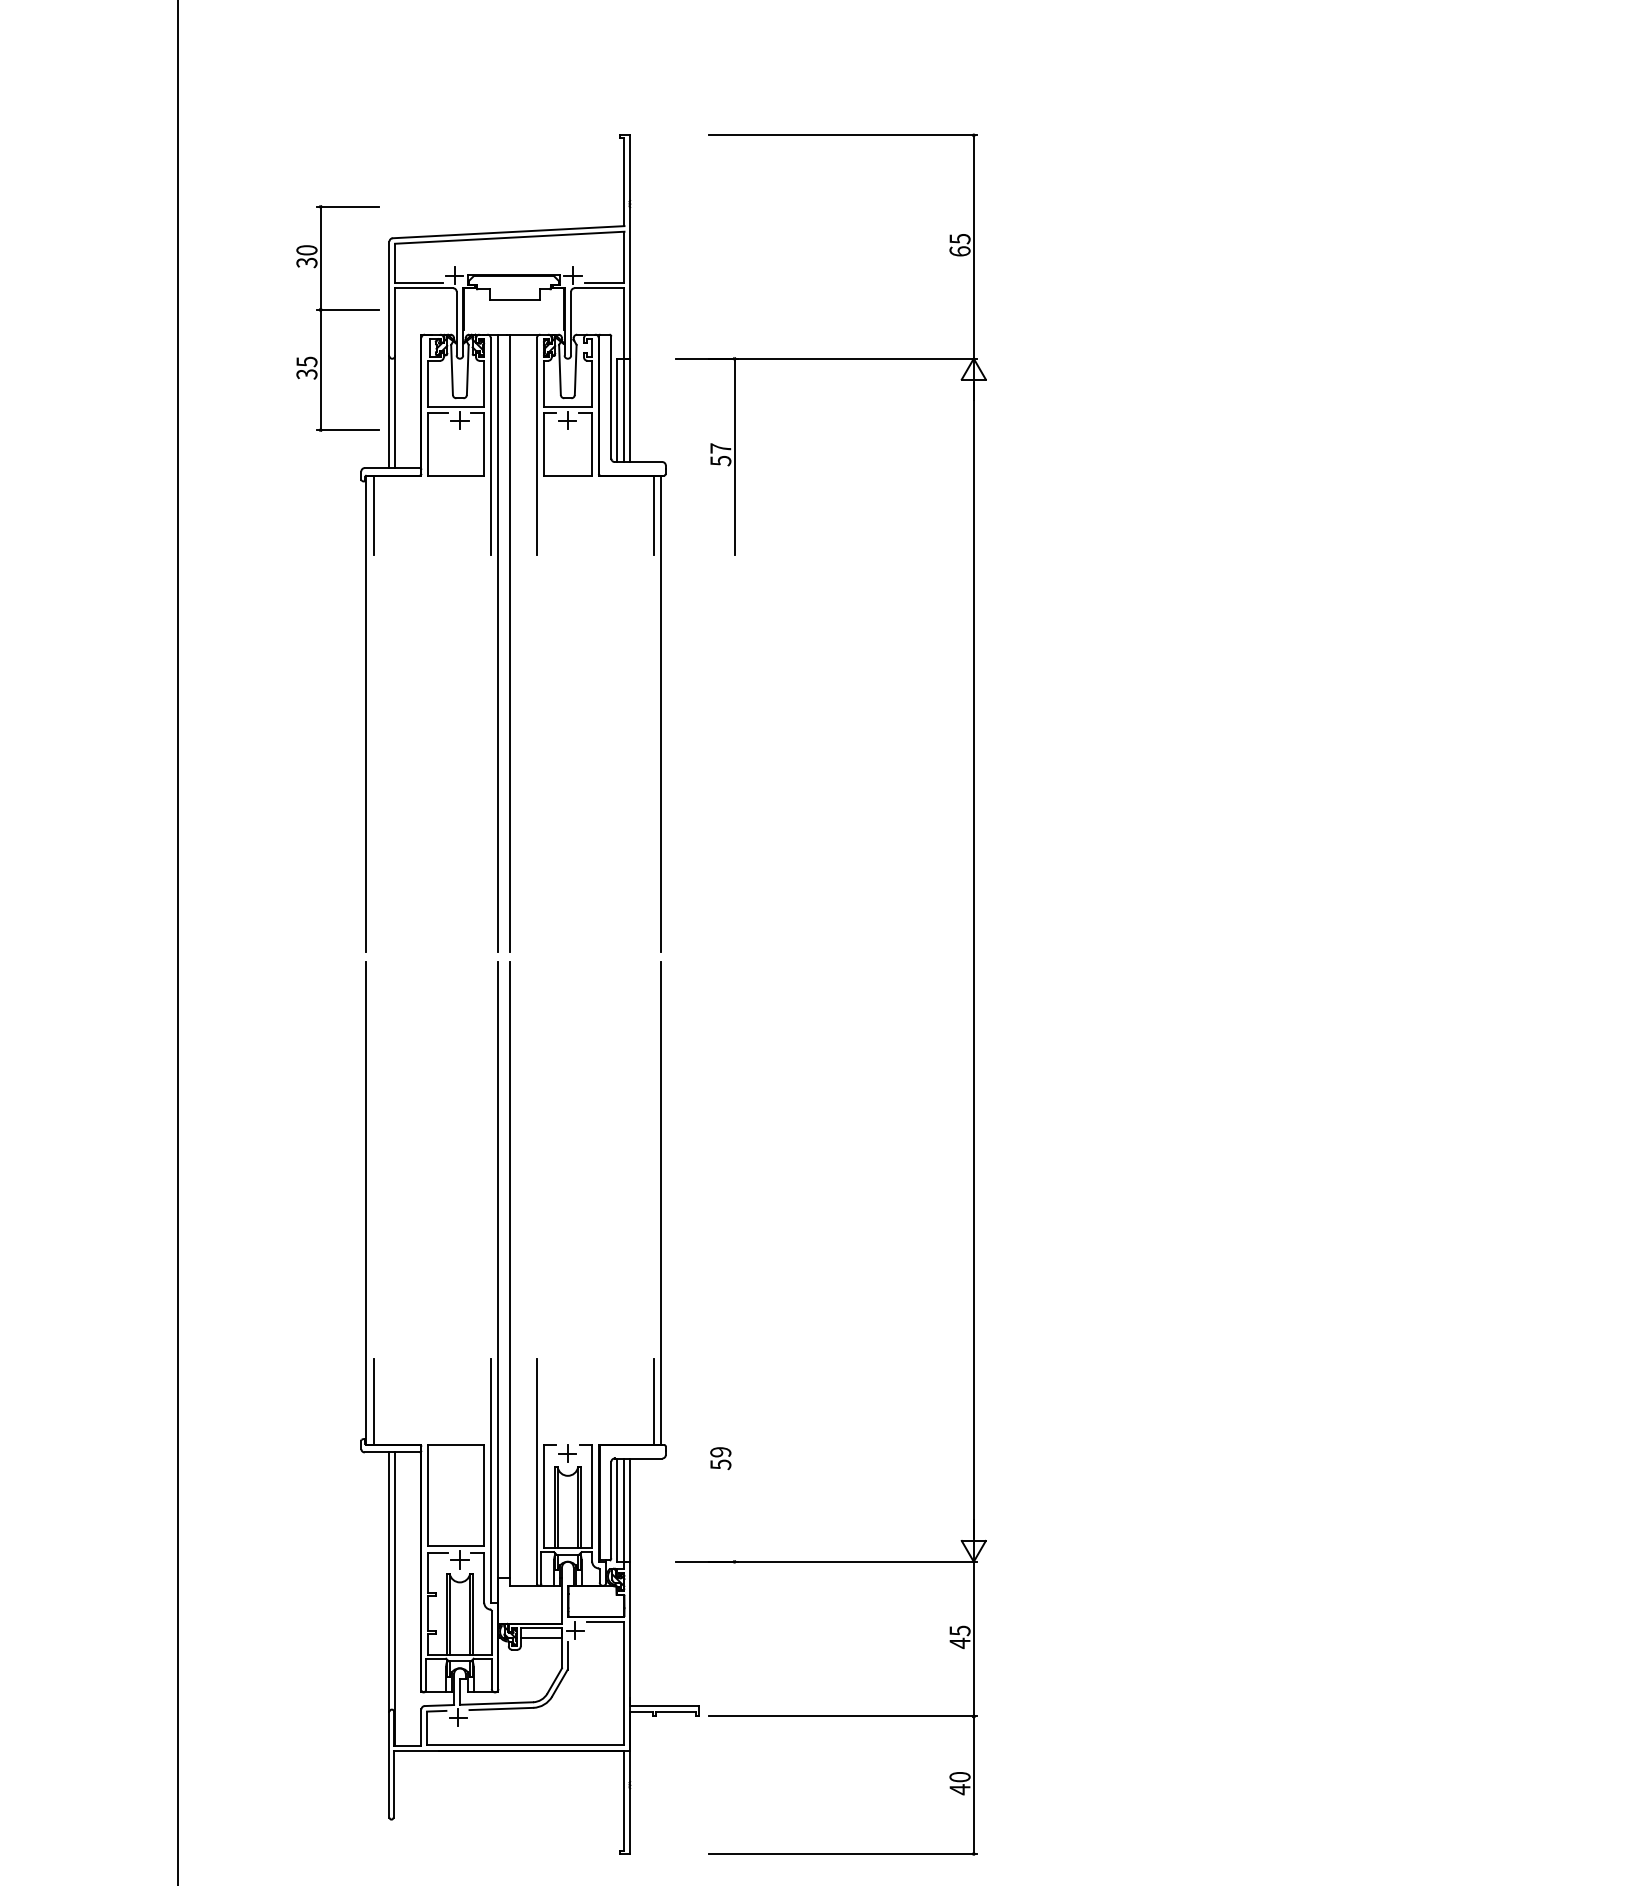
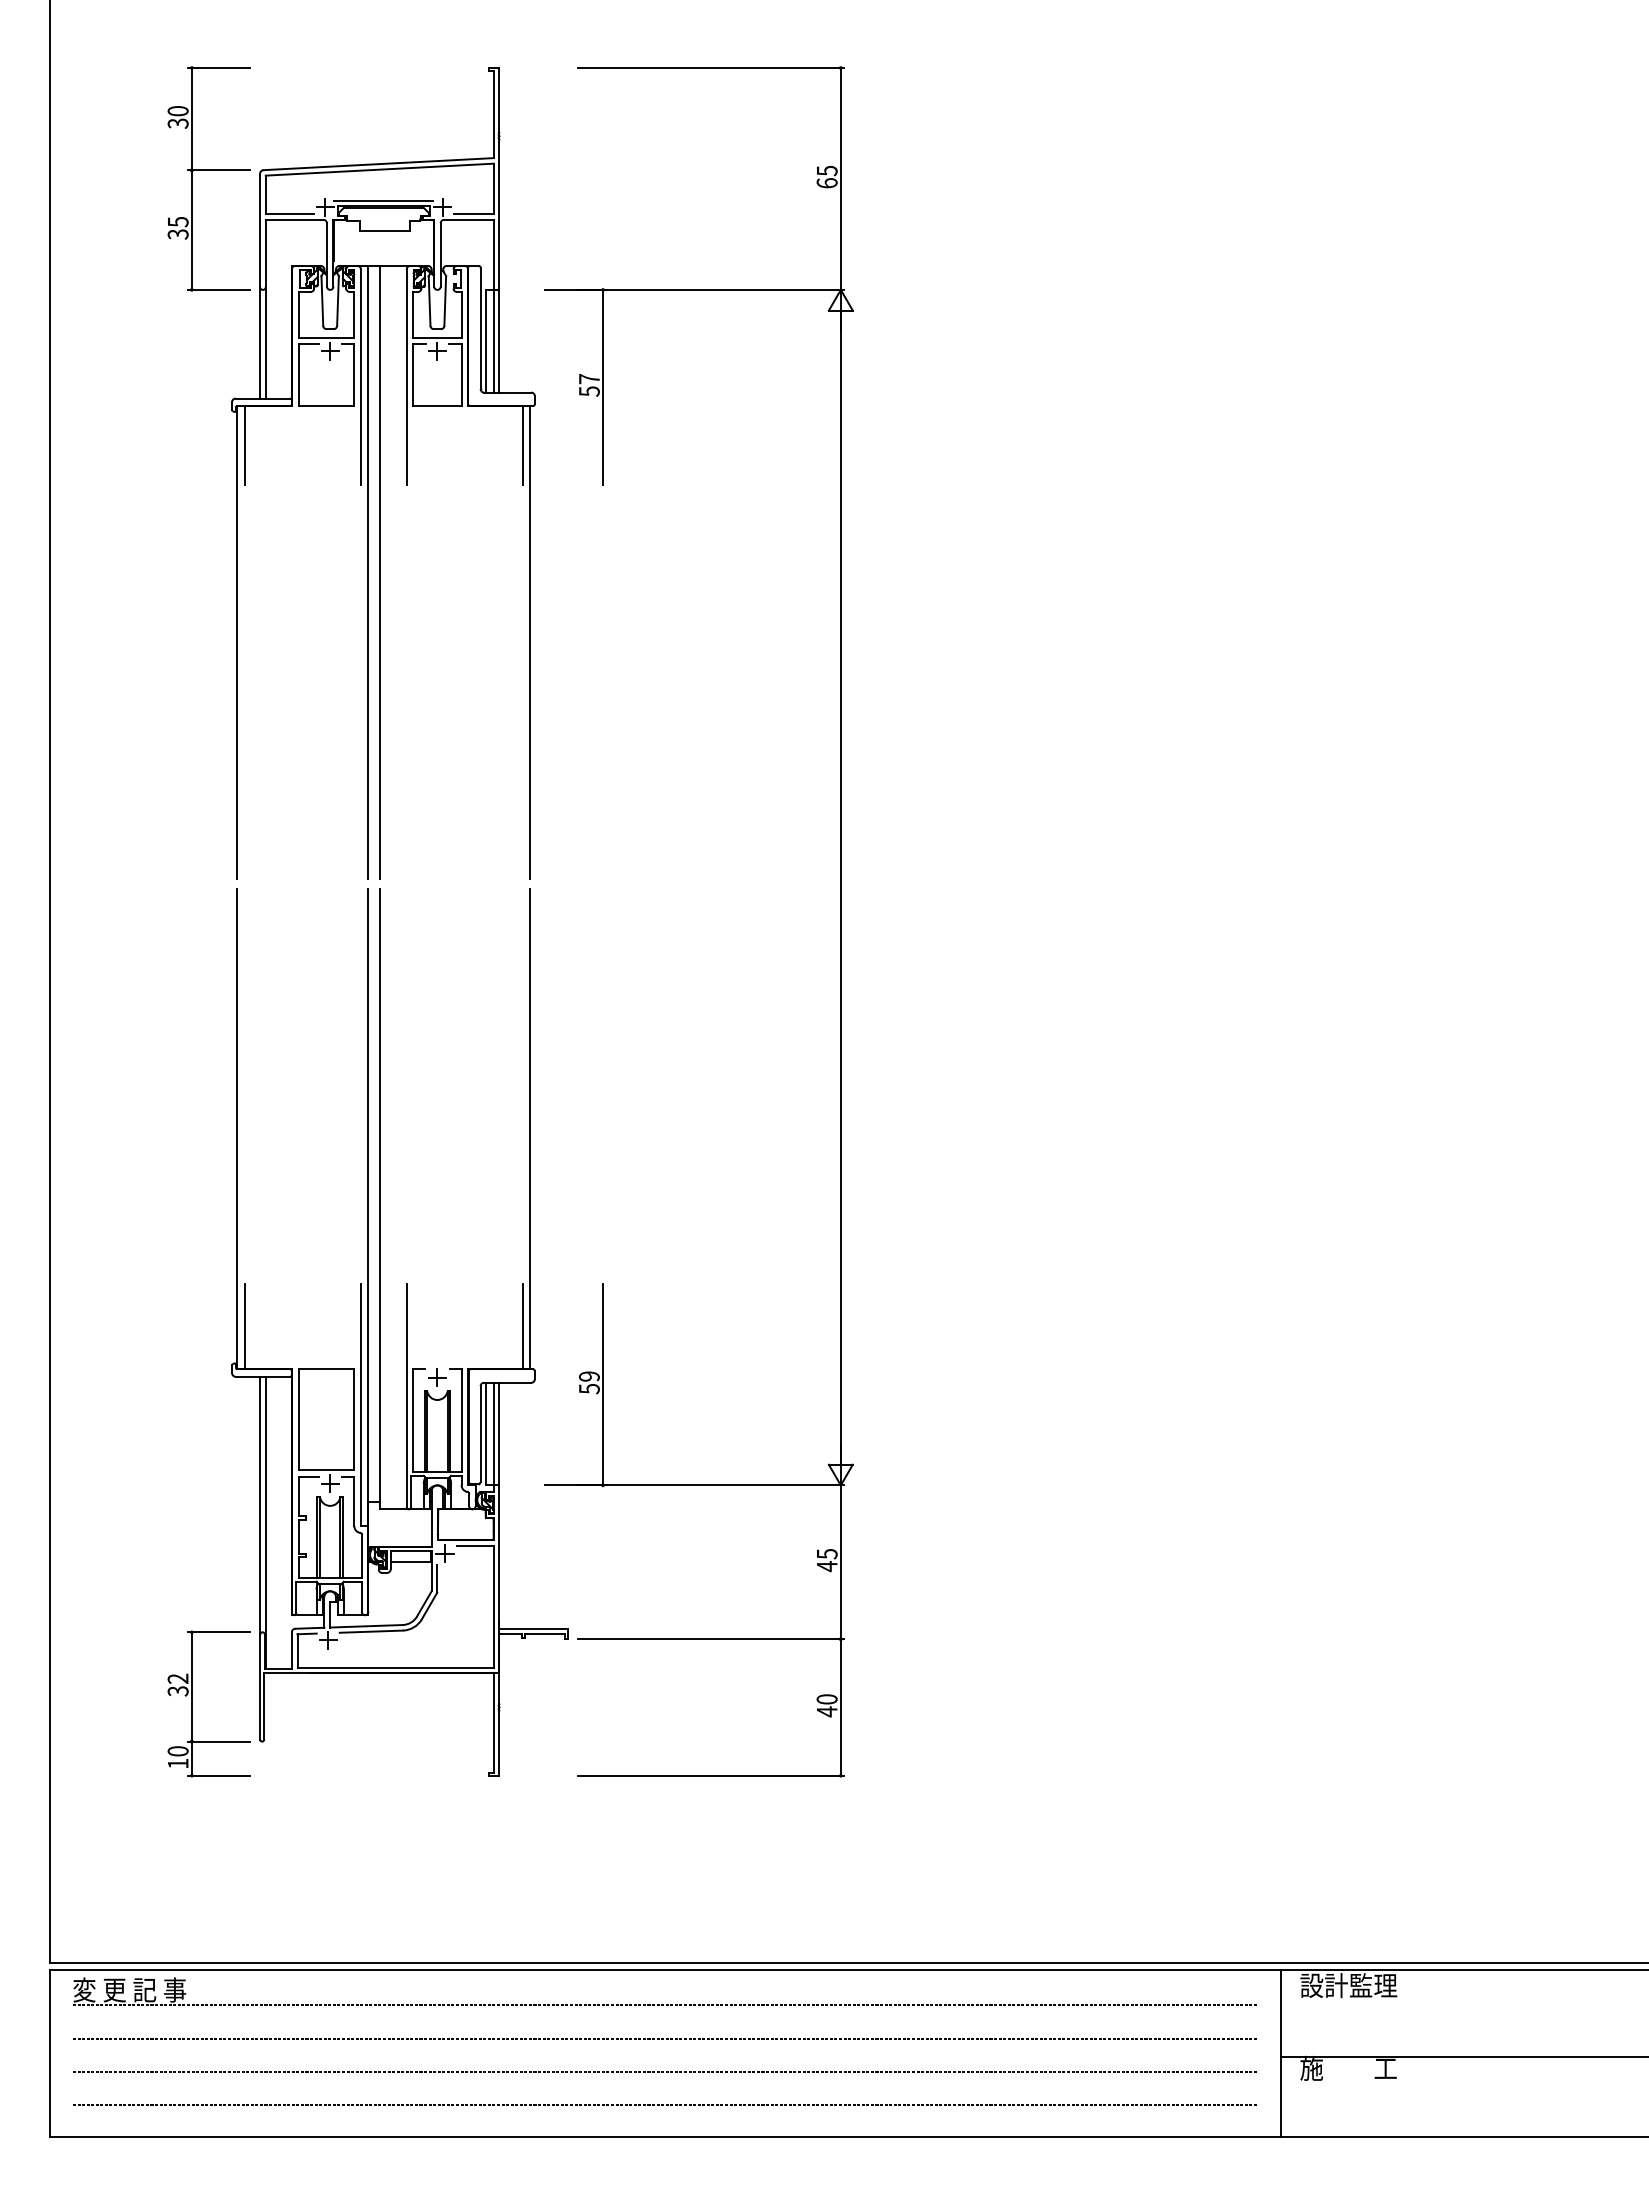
line: (513, 268) -> (383, 200), added
part: (337, 310) -> (208, 170), moved
line: (734, 1460) -> (603, 1384), added
part: (321, 1781) -> (192, 1703), added

